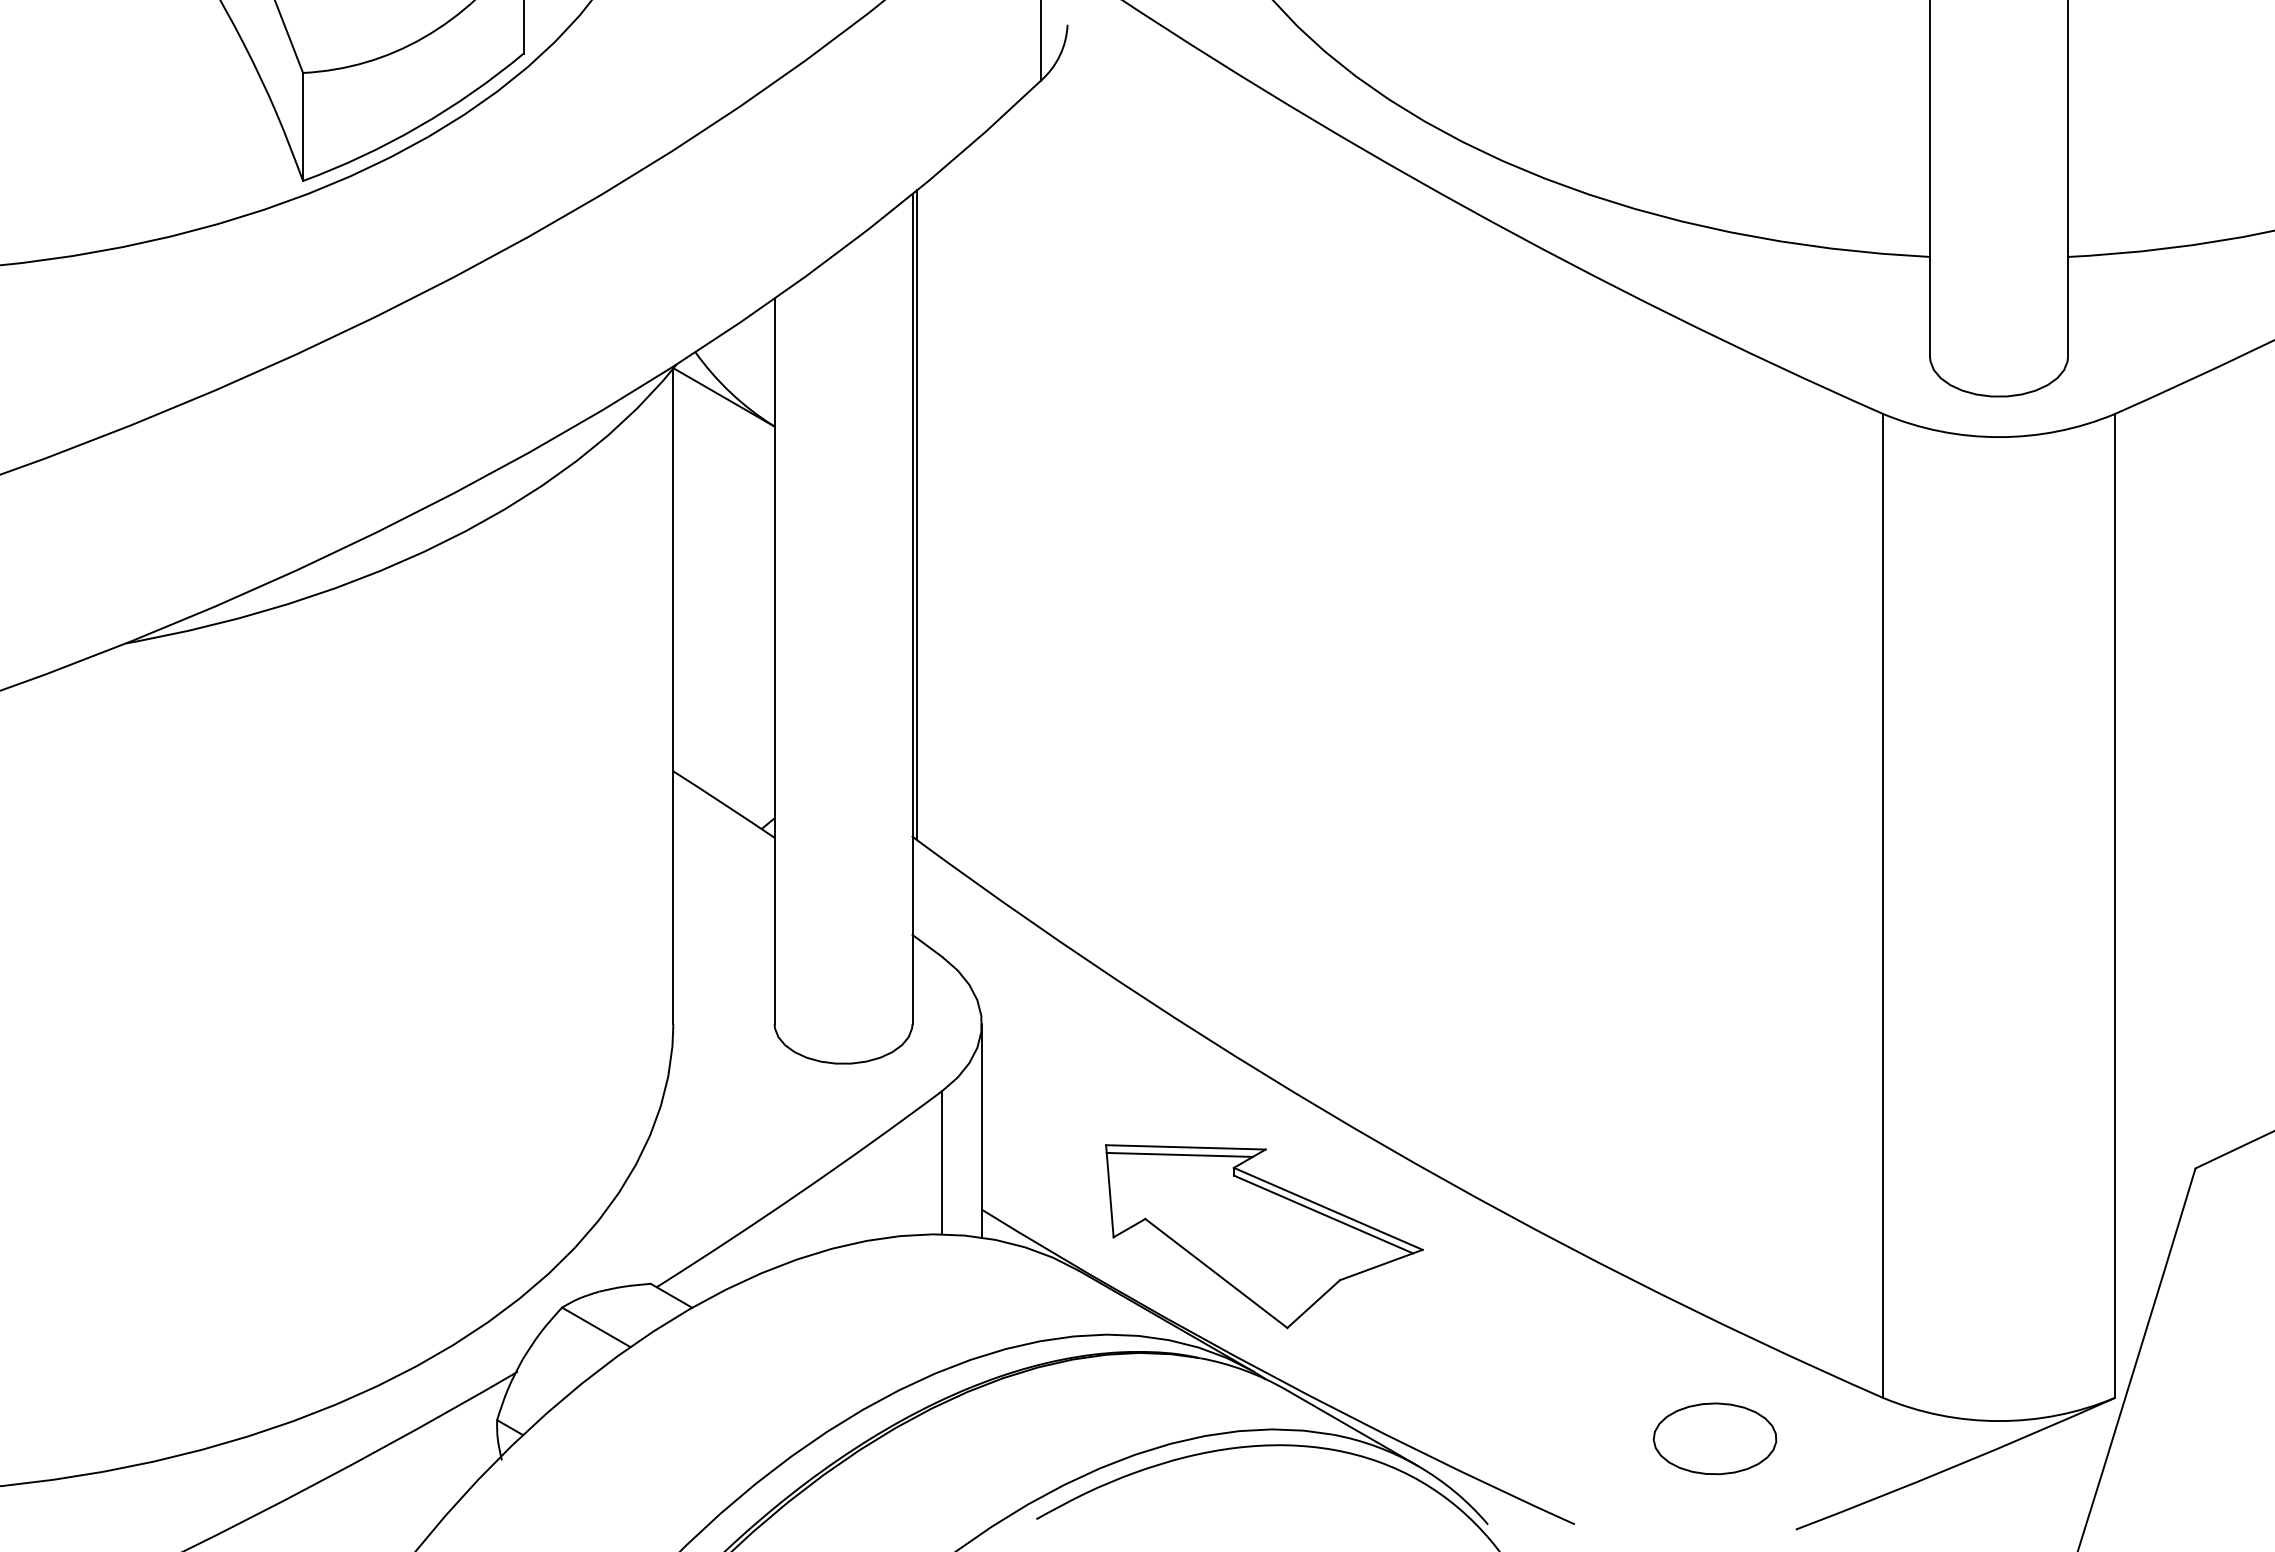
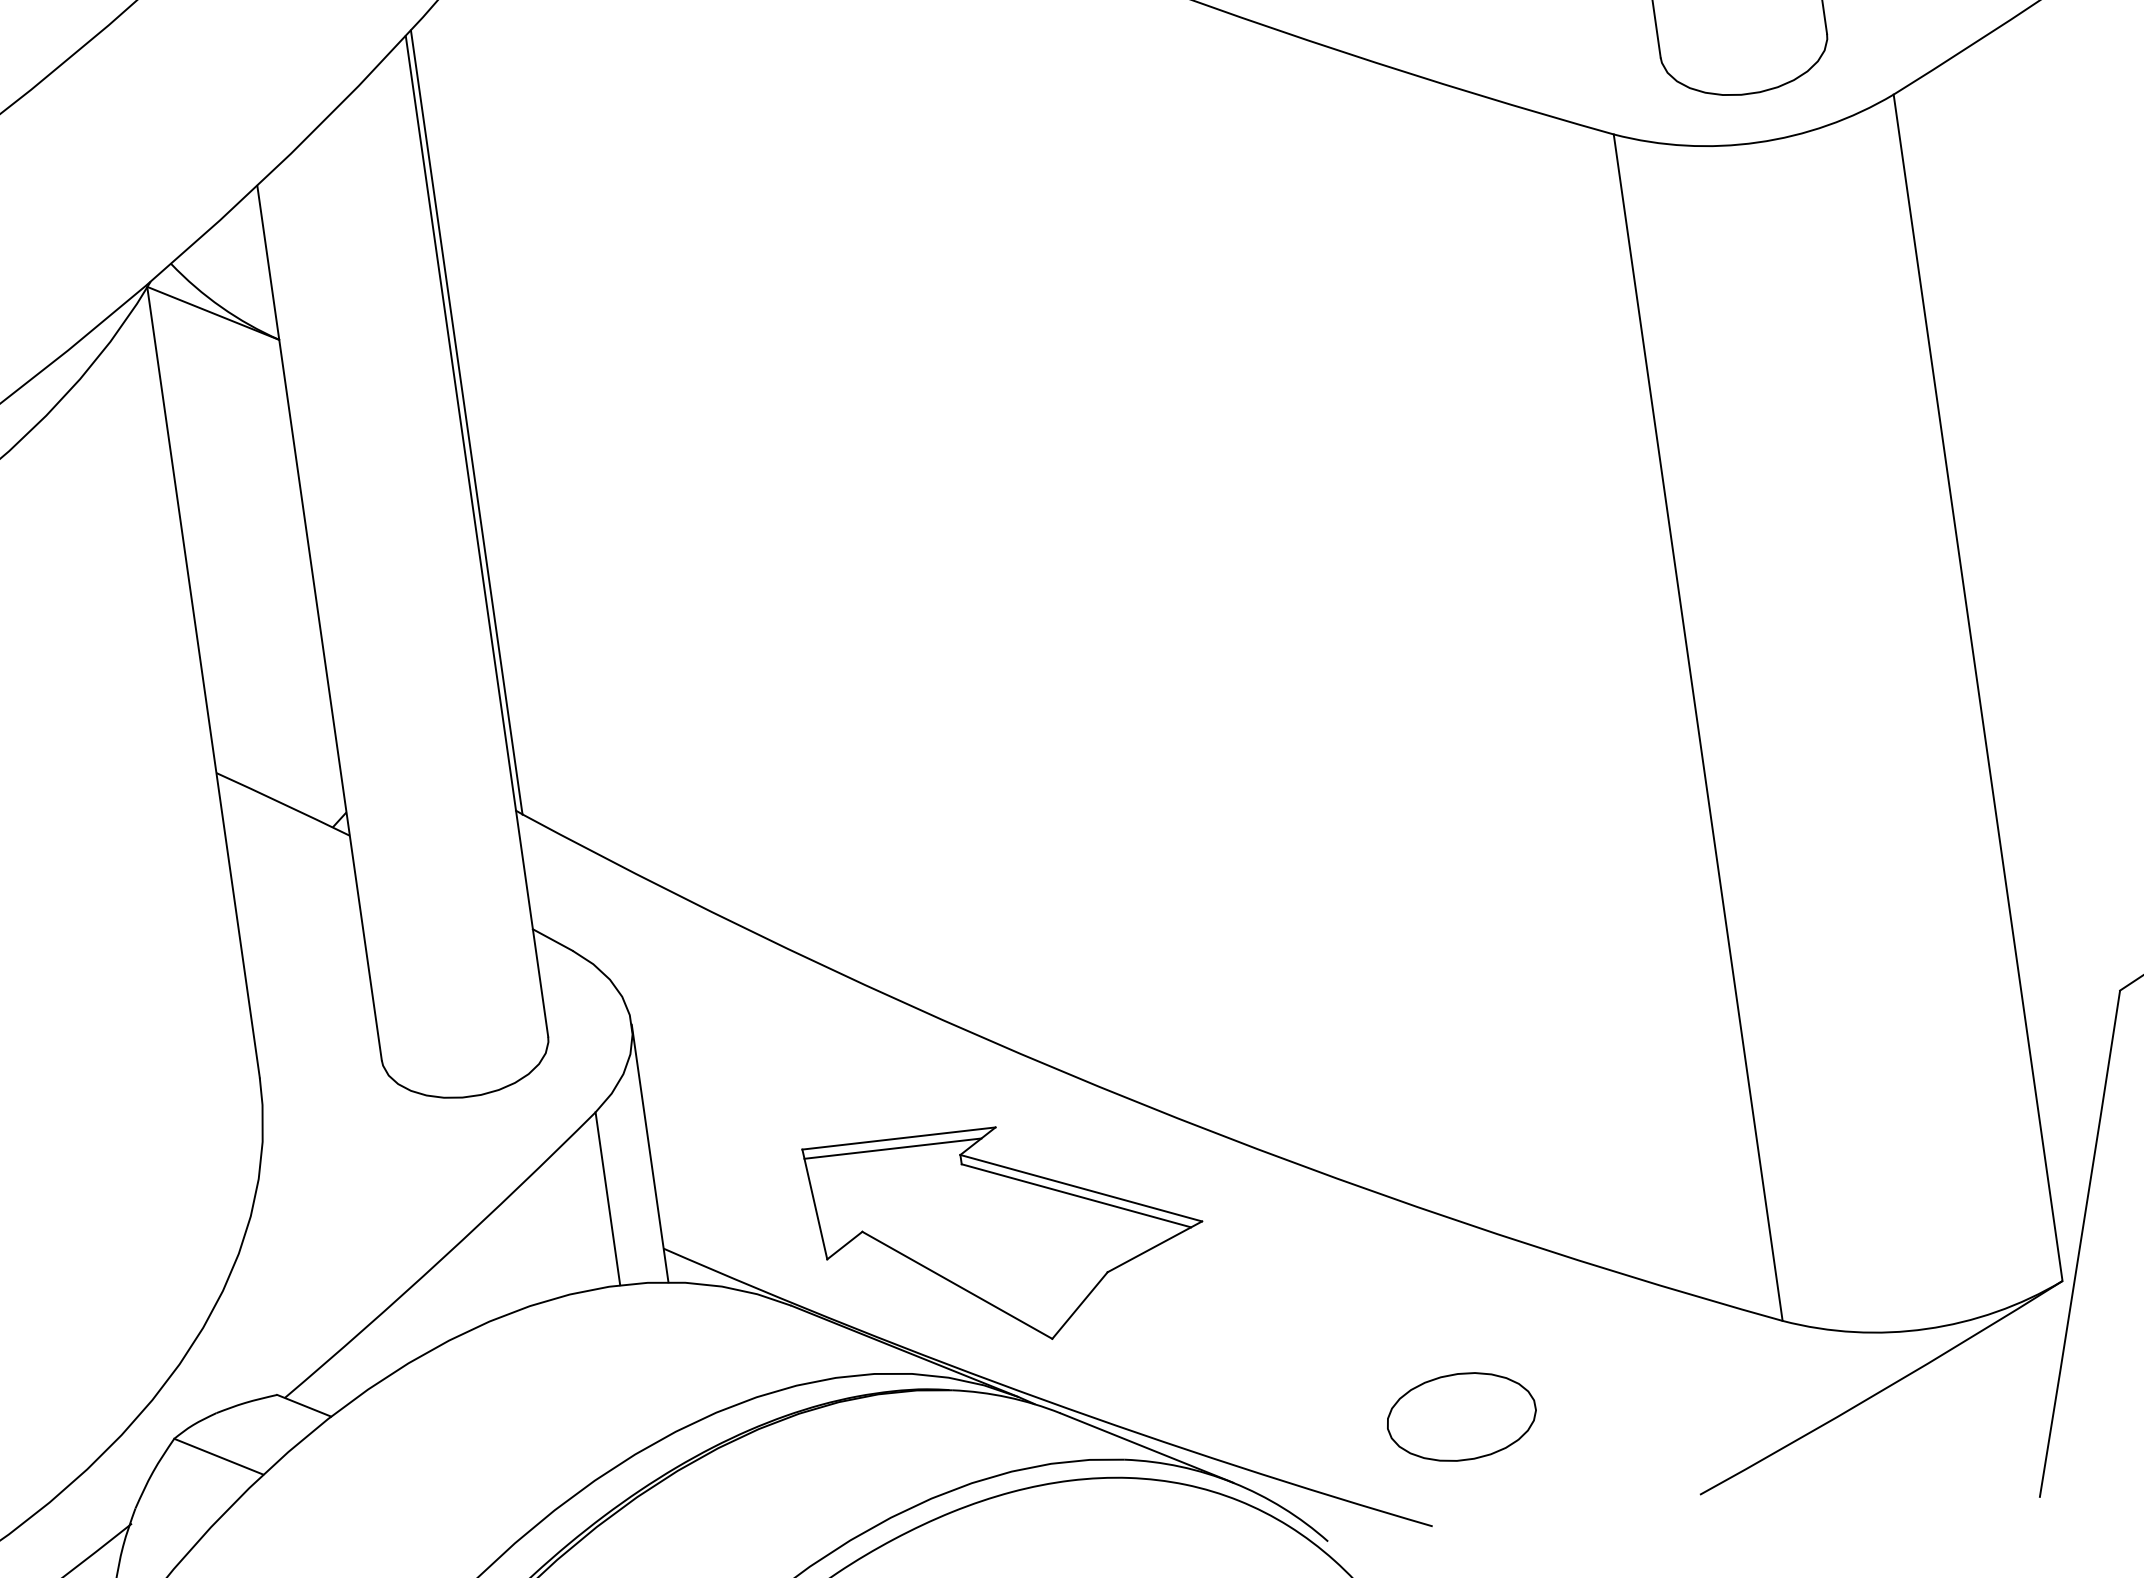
part: (1714, 1438) -> (1460, 1416), moved

